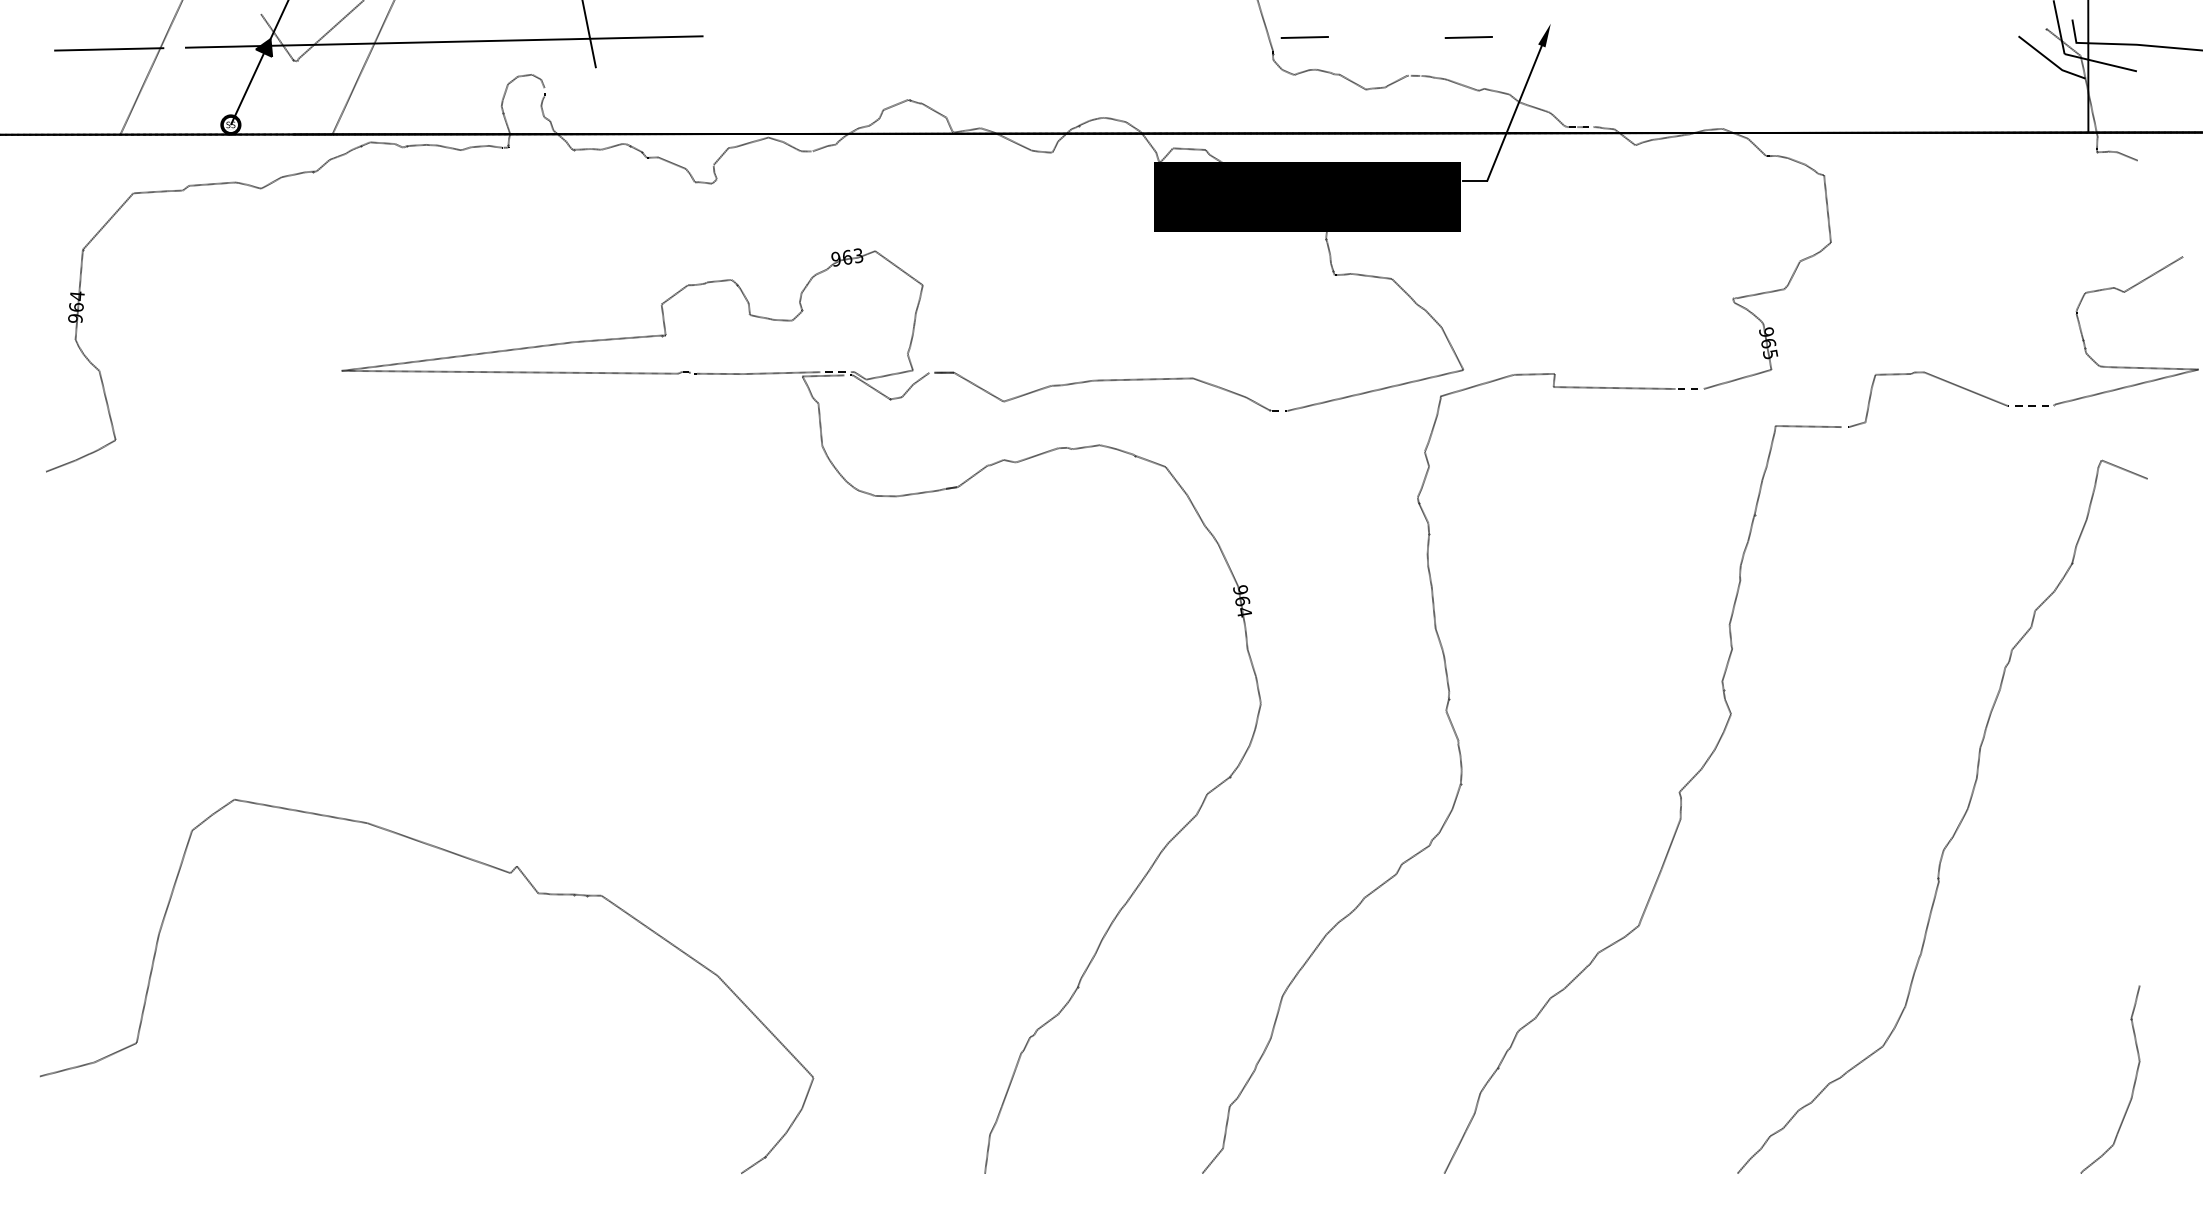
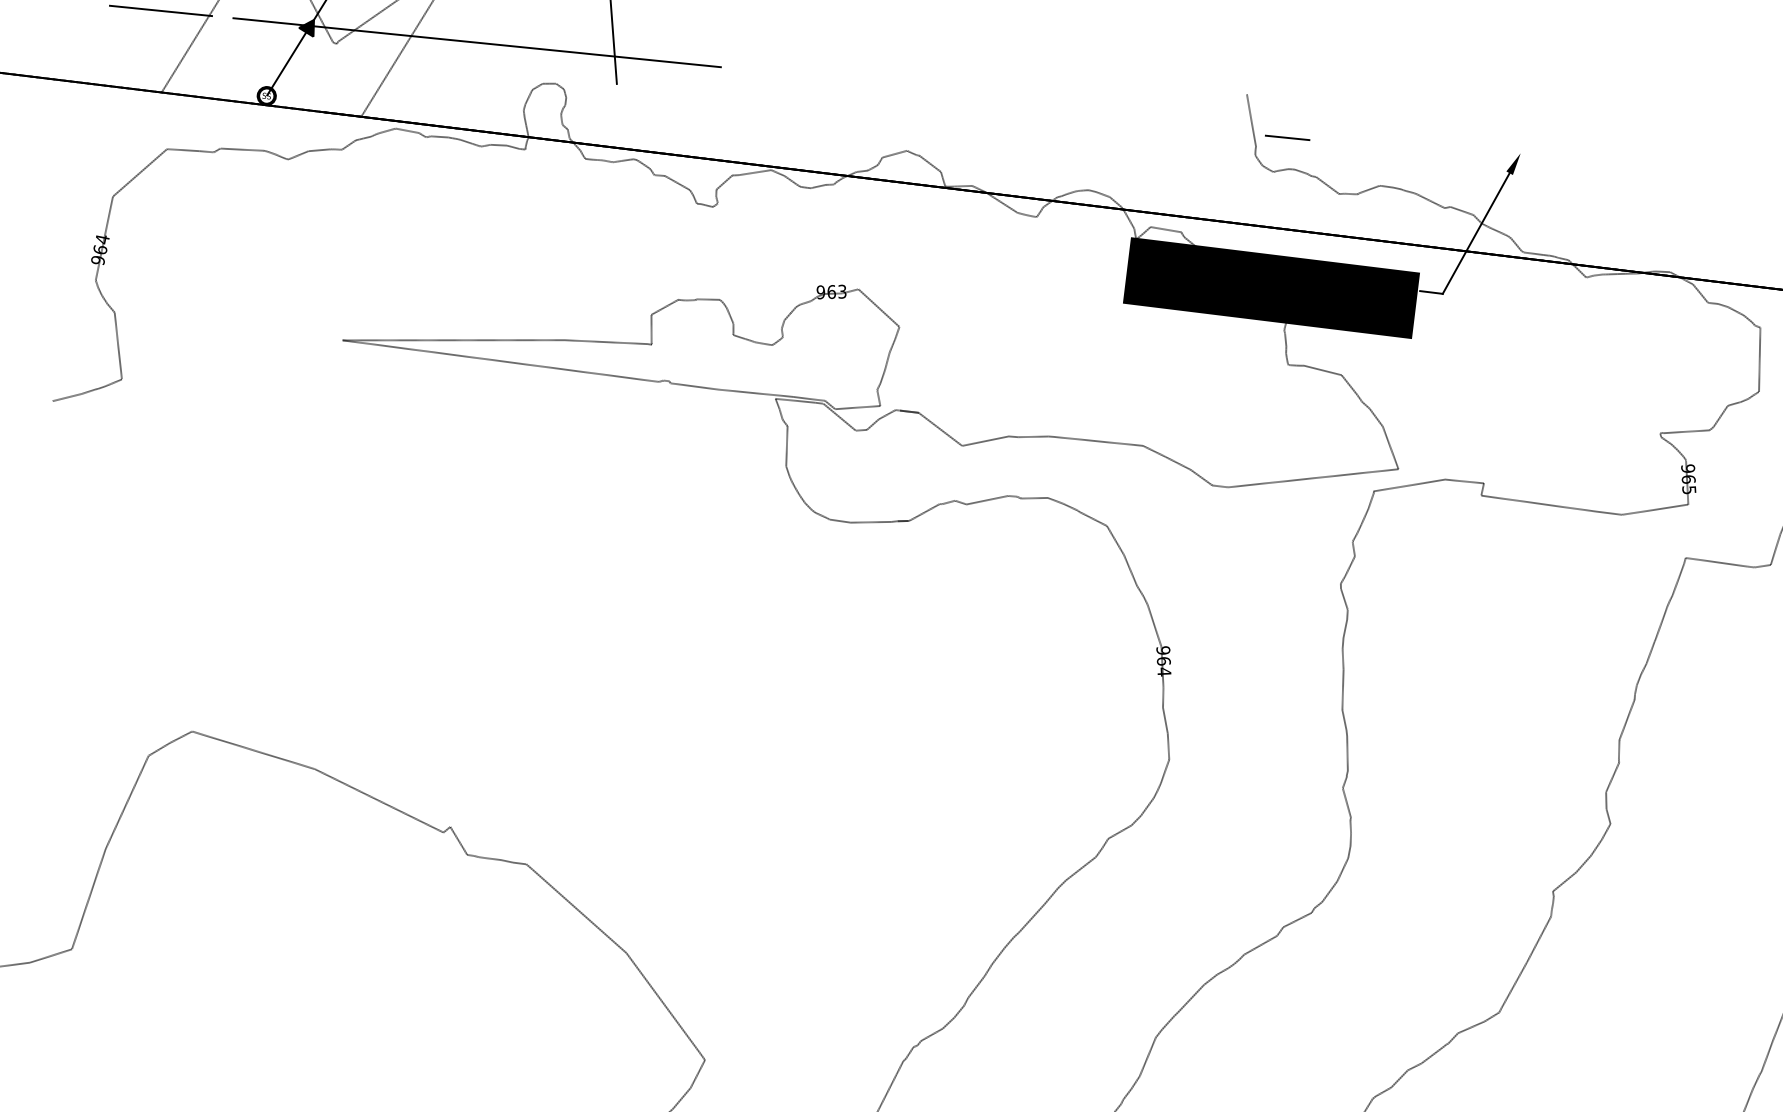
line: (1468, 37) -> (1441, 156), removed

